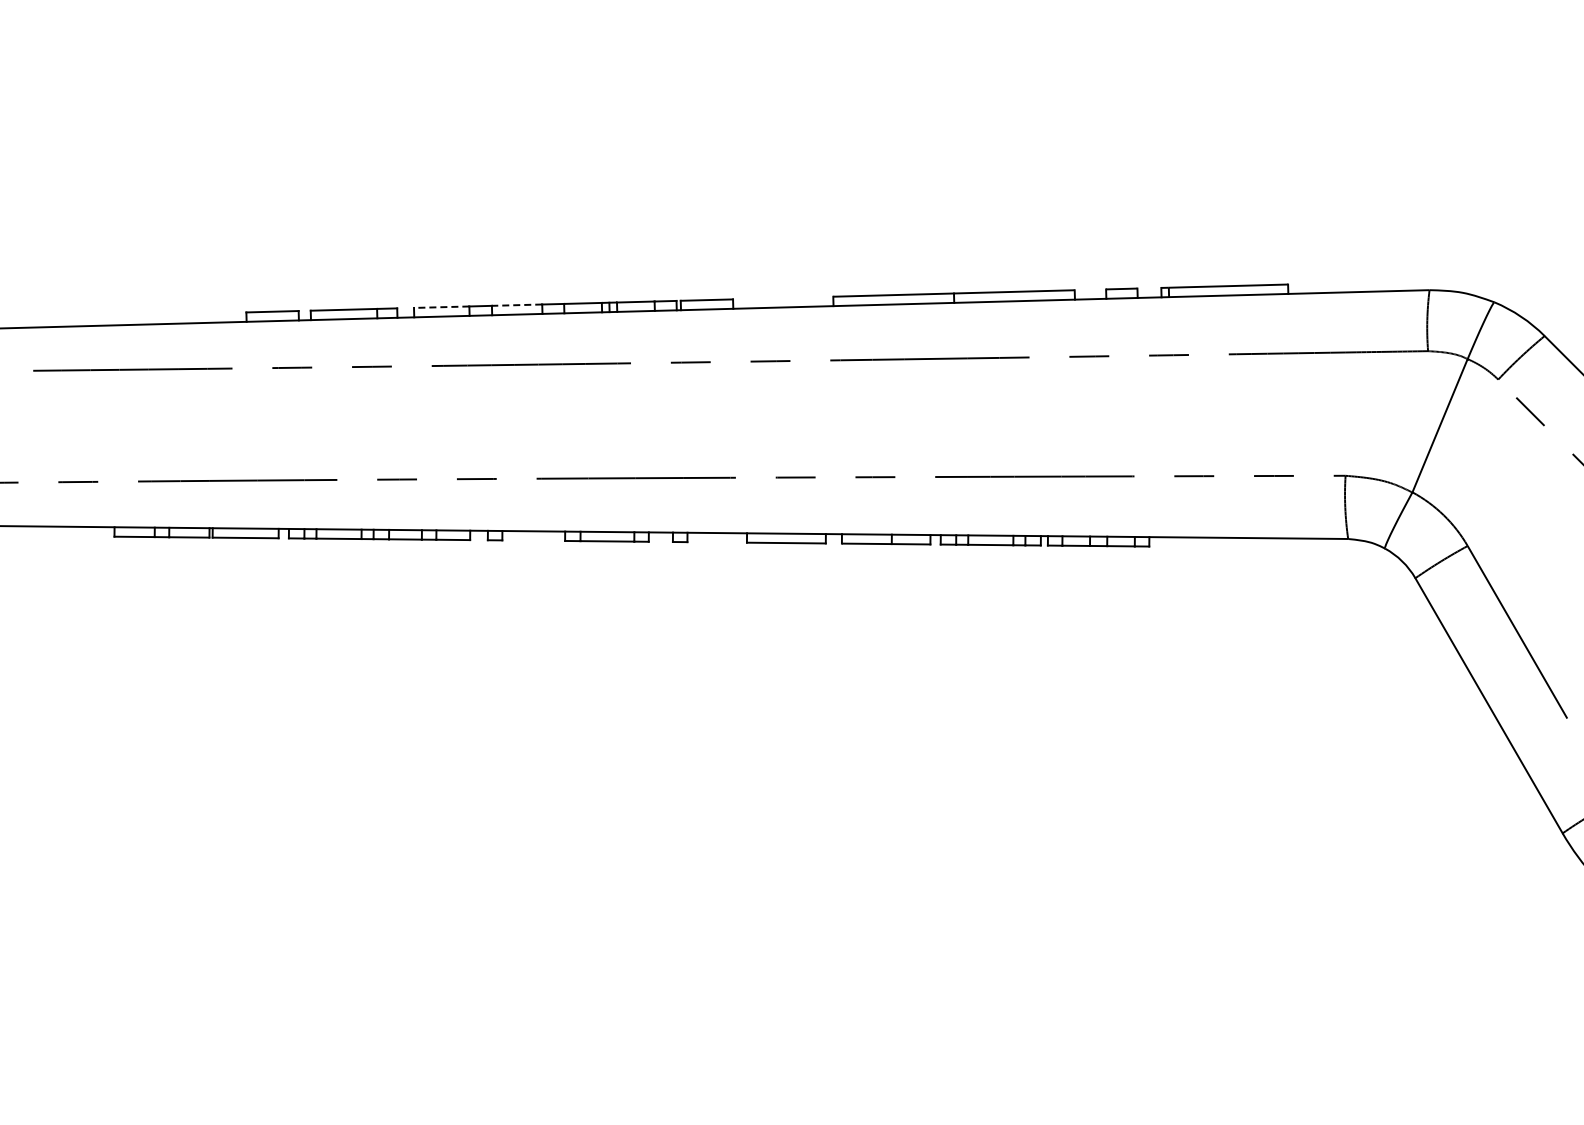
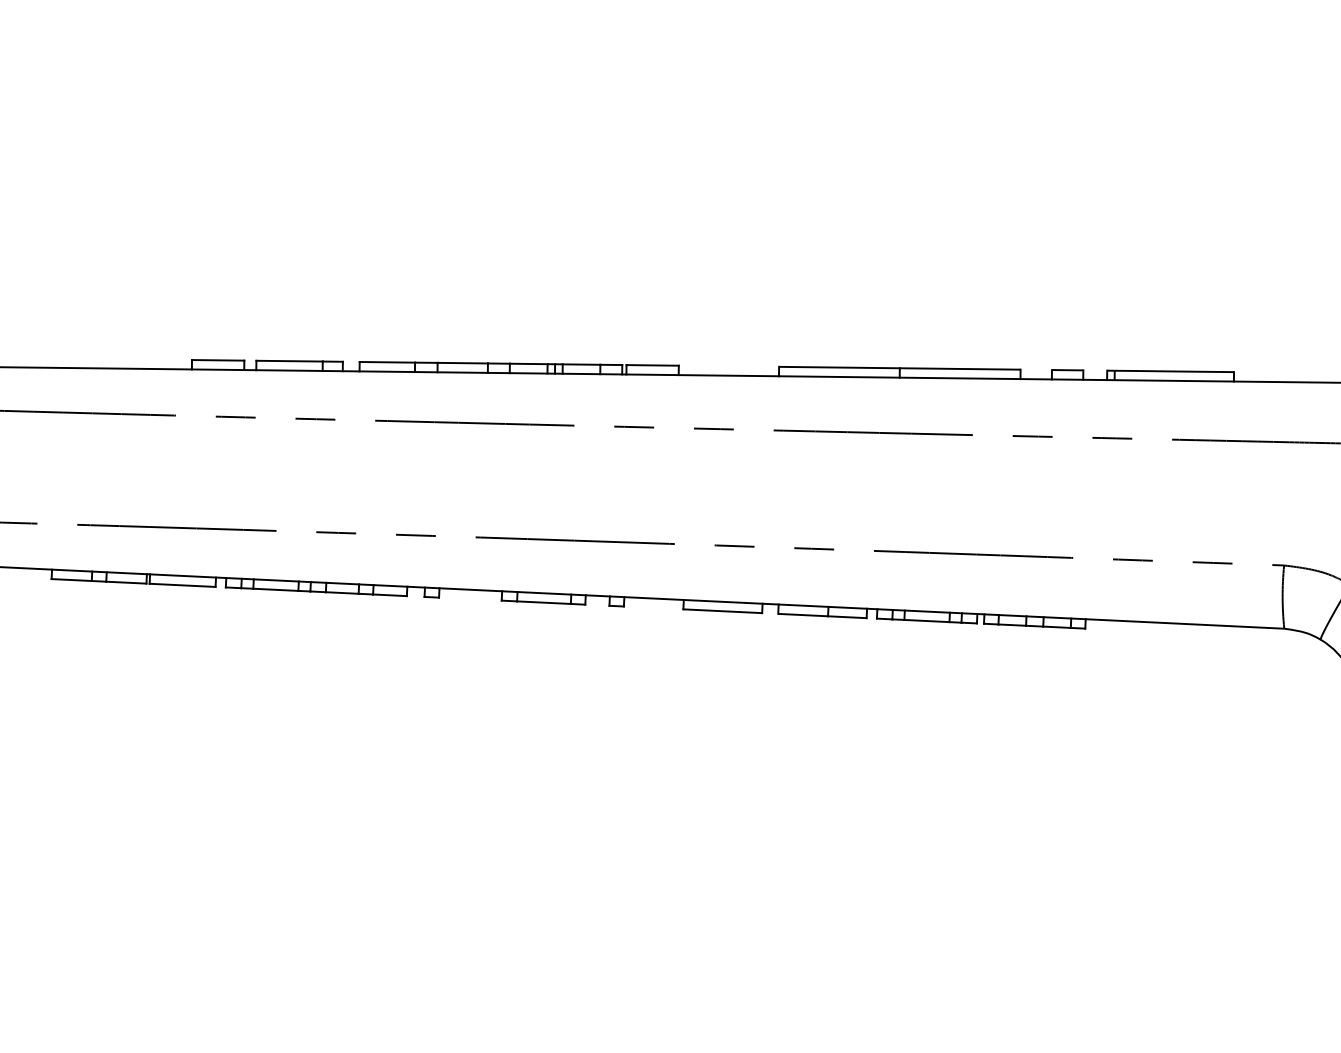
line: (516, 305) -> (462, 363), dashed -> solid
line: (441, 307) -> (387, 362), dashed -> solid

